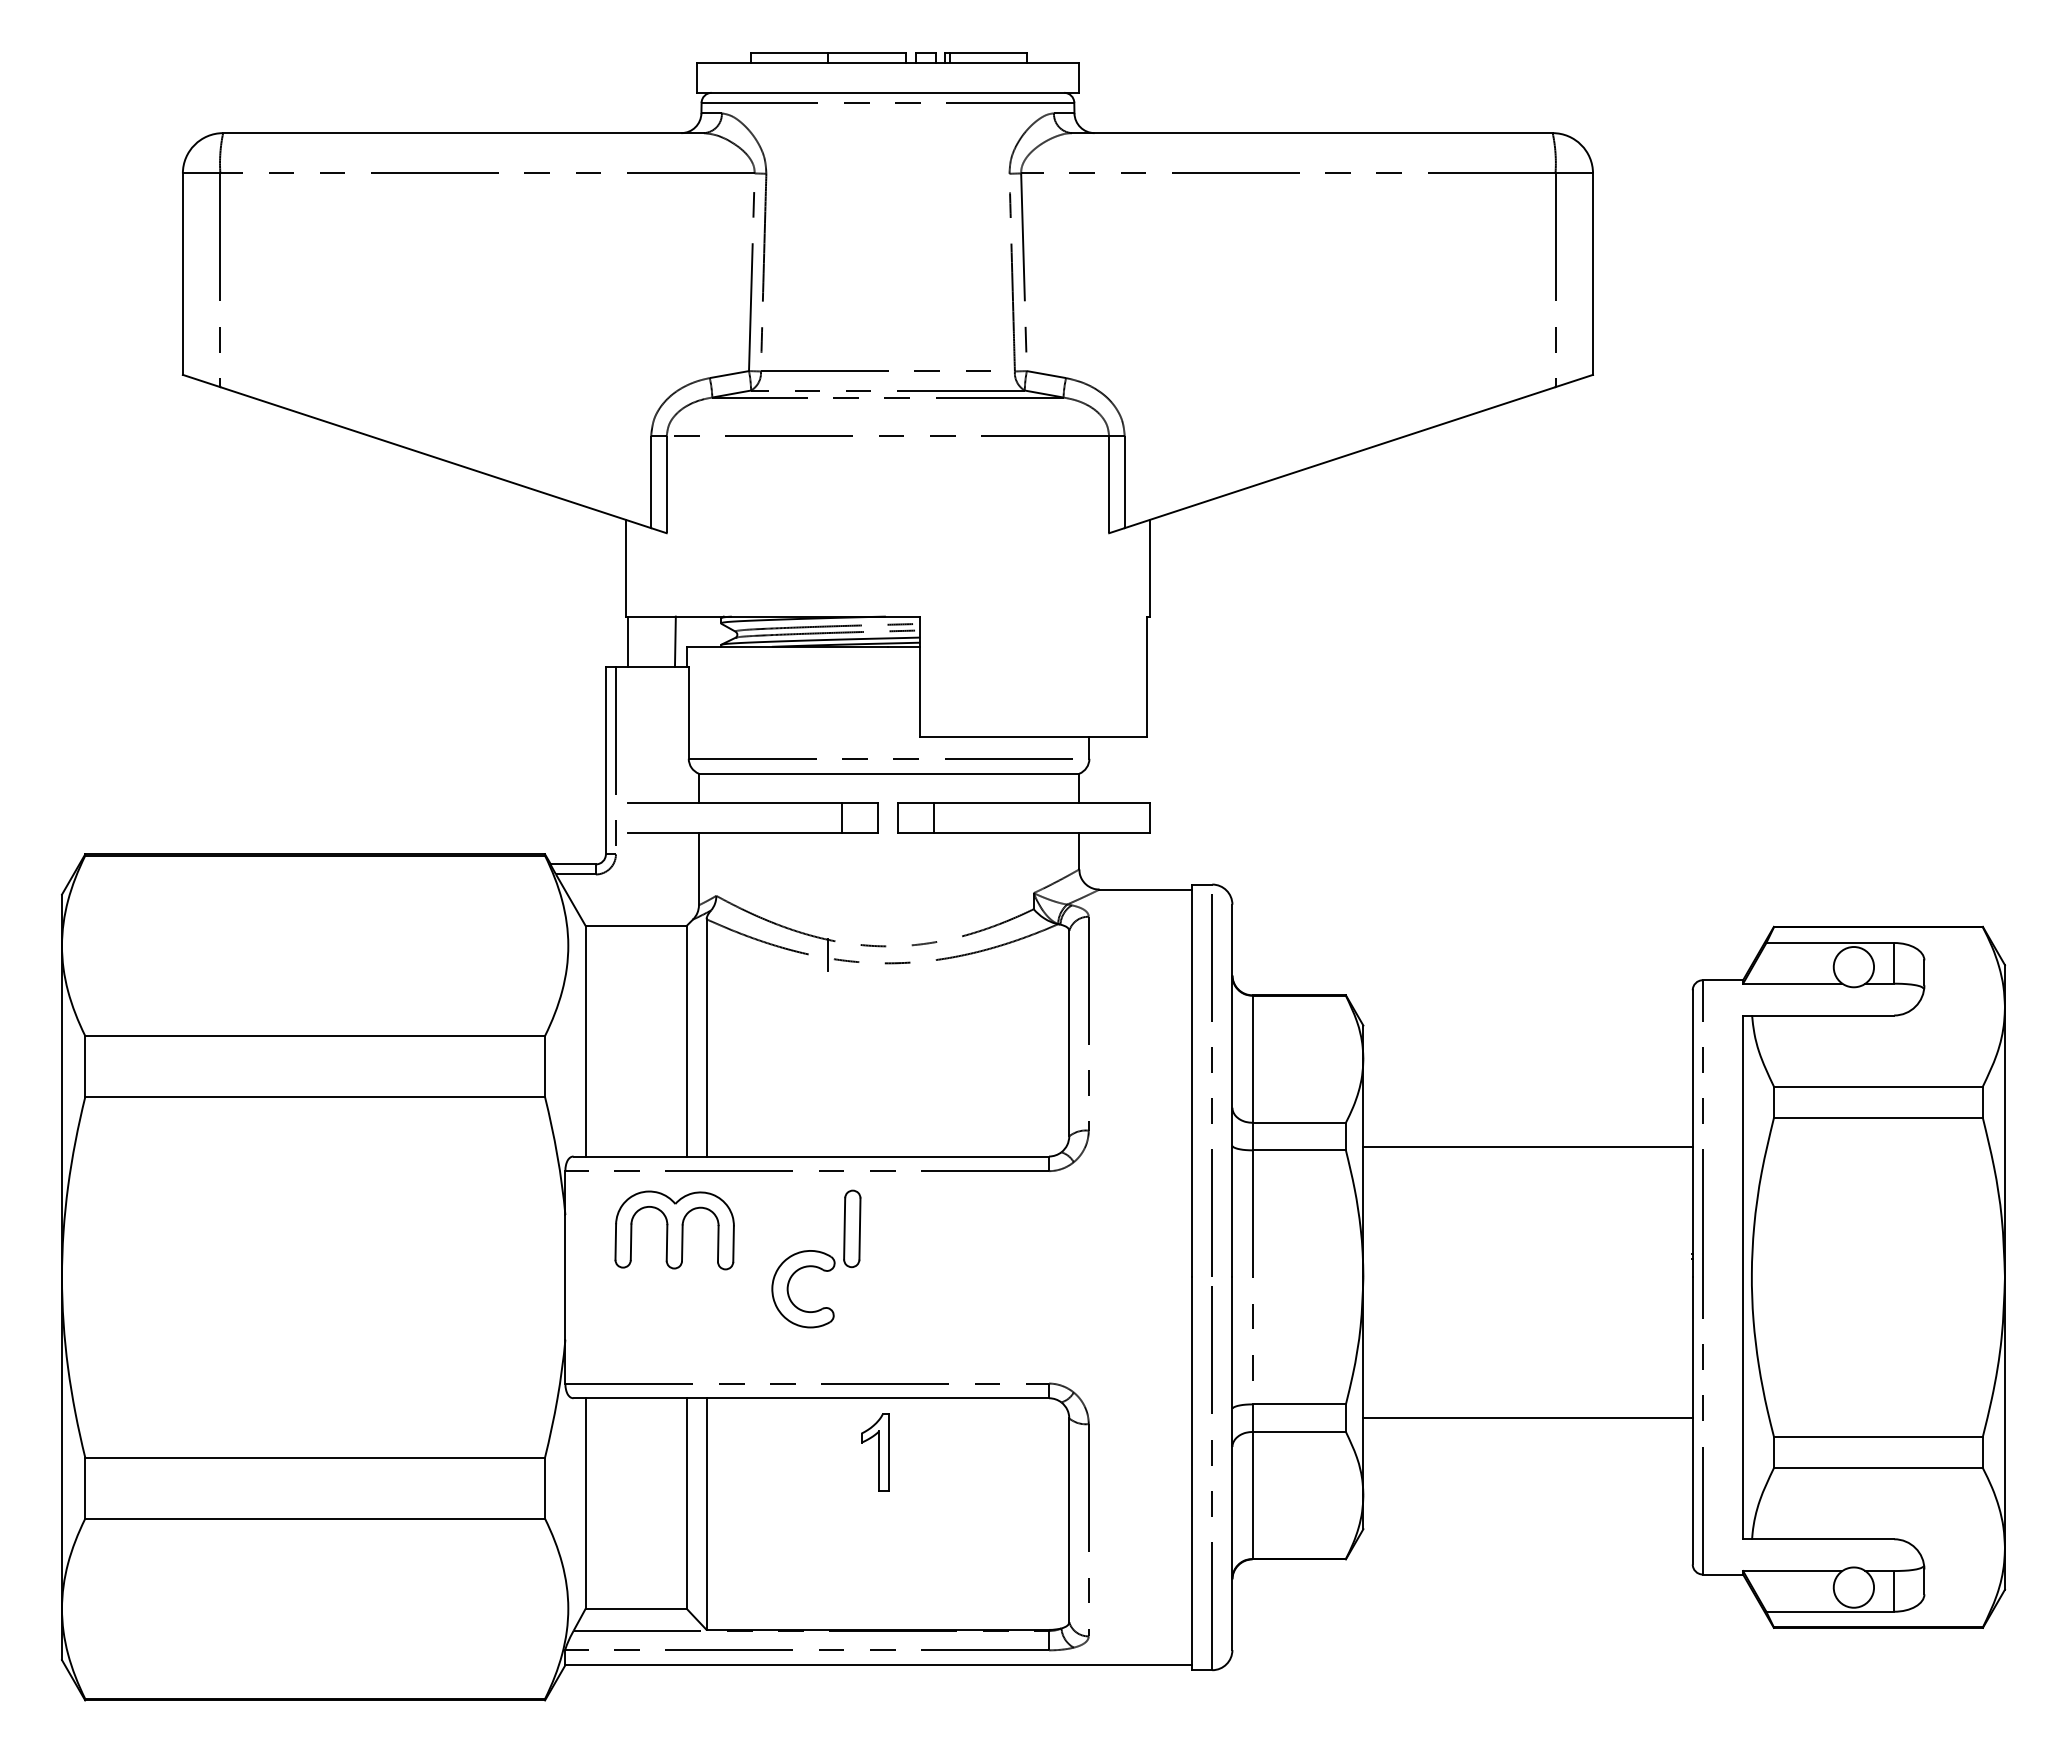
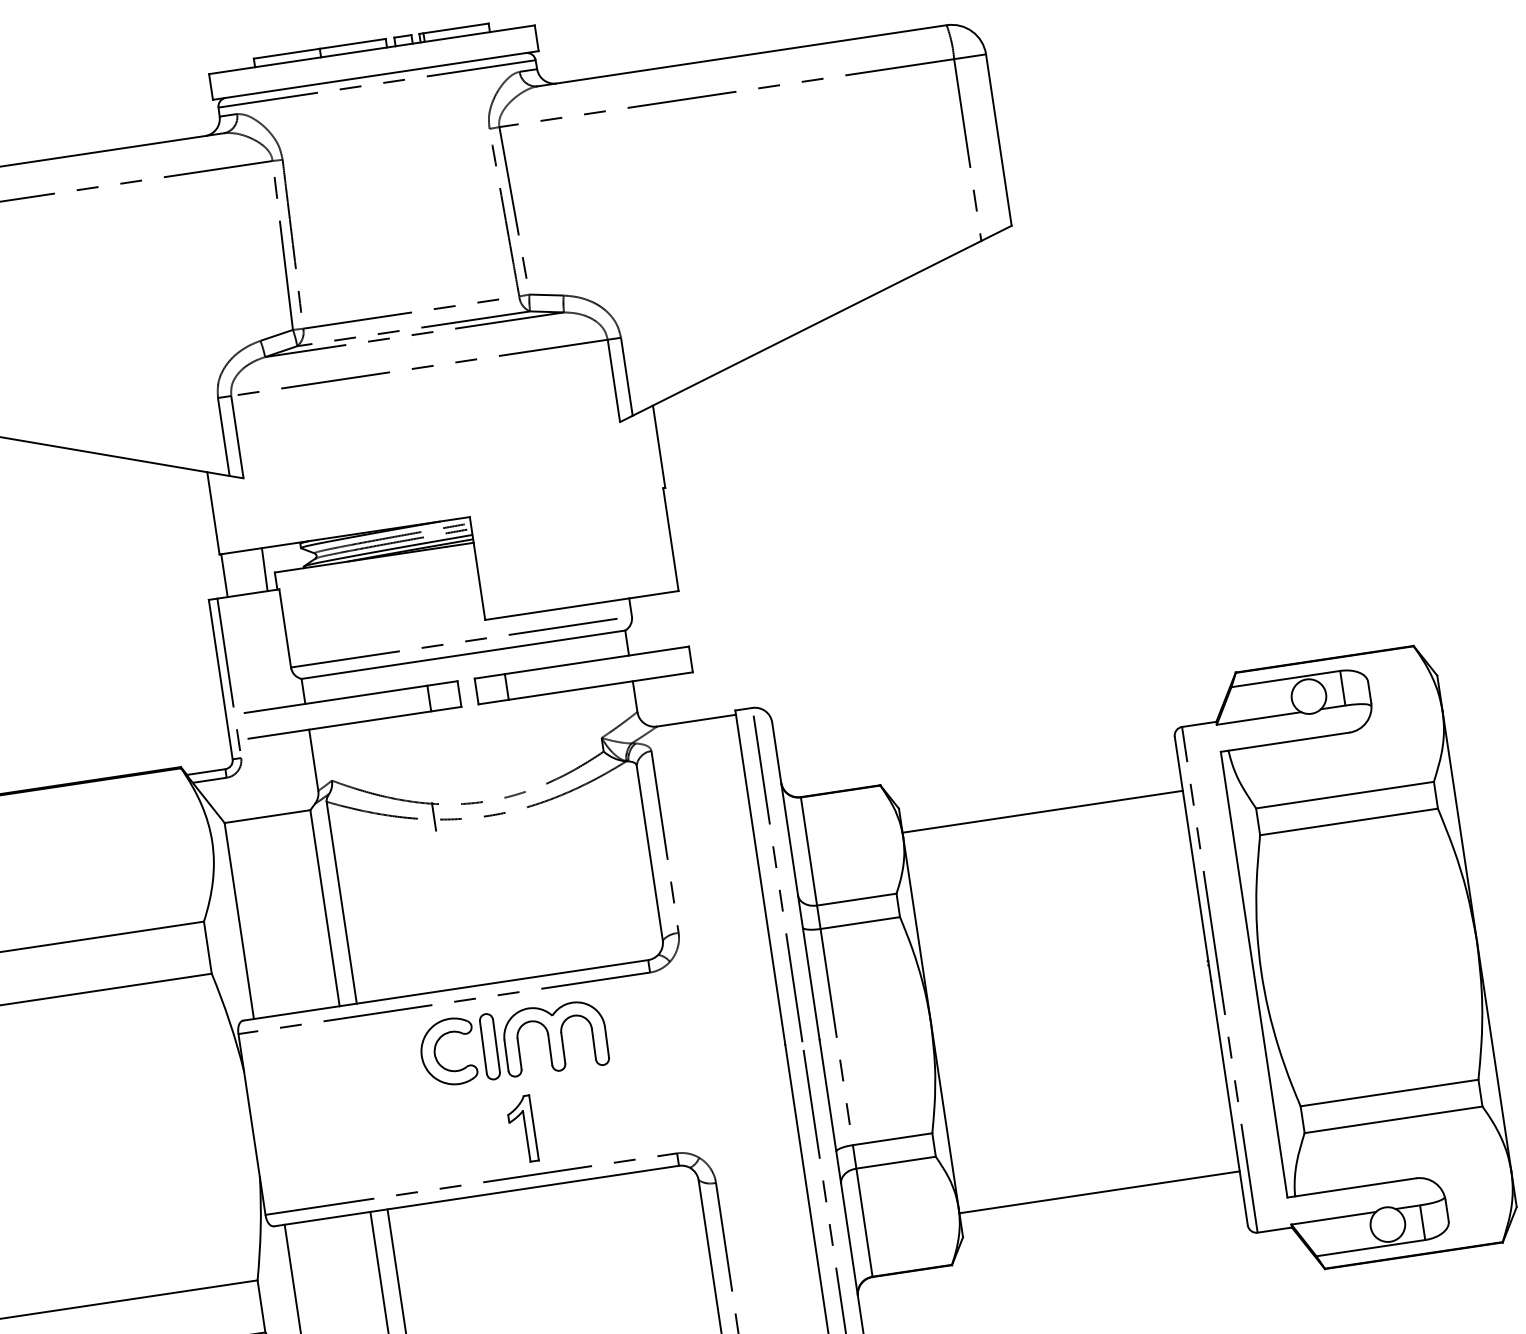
line: (1527, 1146) -> (1042, 811), moved
part: (674, 1230) -> (555, 1038), moved
part: (789, 1284) -> (435, 1050), moved
line: (1527, 1418) -> (1099, 1192), moved
part: (875, 1452) -> (522, 1129), moved

